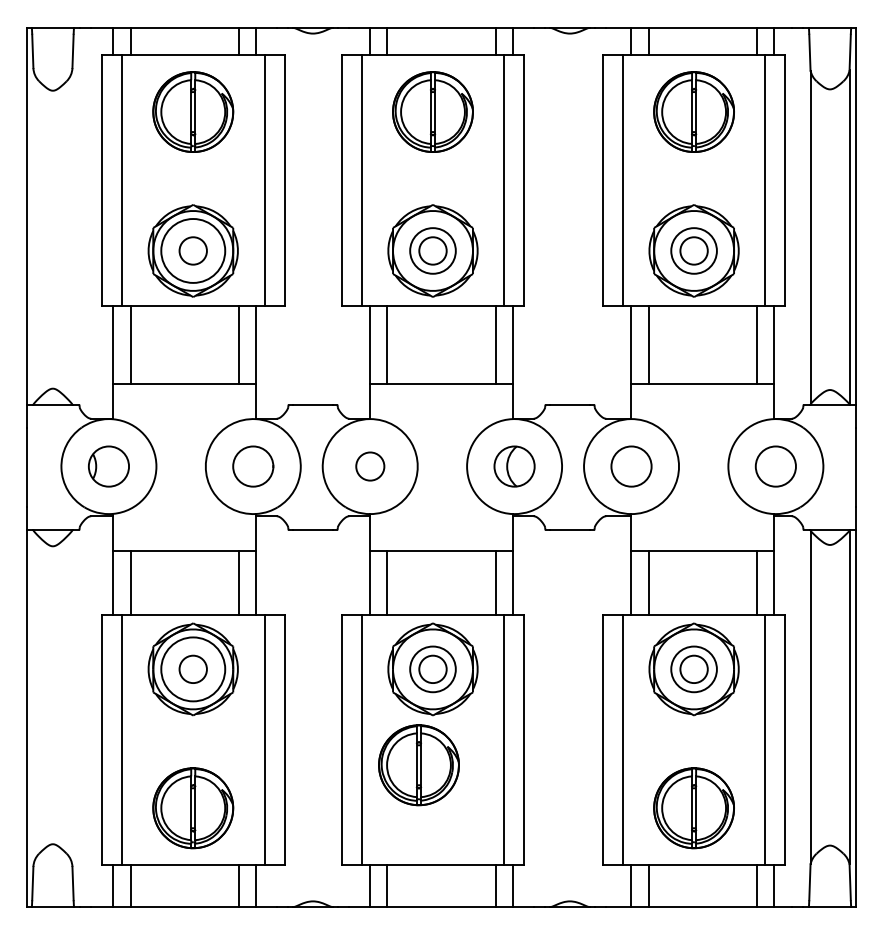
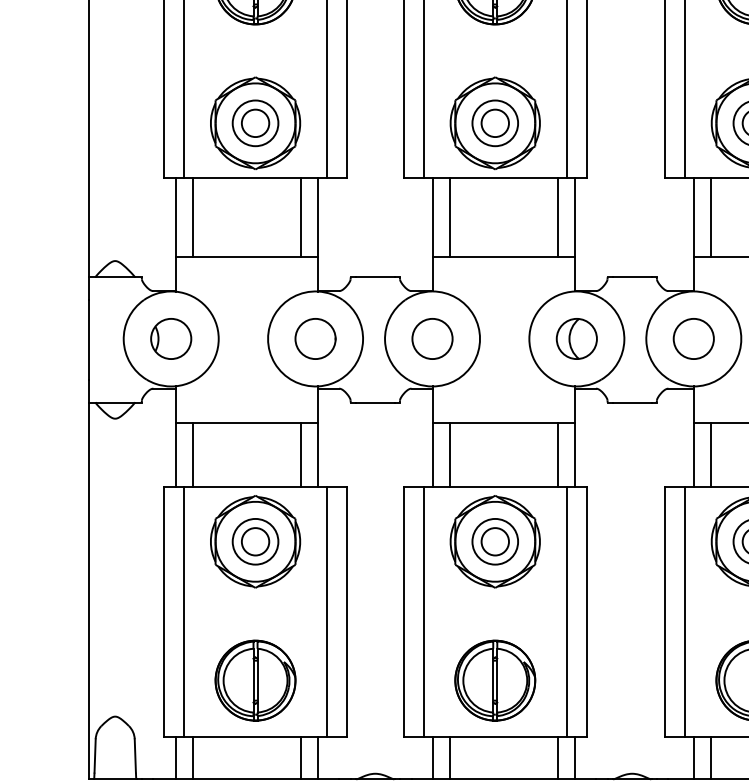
circle: (193, 250) -> (255, 122), size x0.71
circle: (370, 466) -> (432, 338), size x1.43
circle: (193, 669) -> (255, 541), size x0.71
part: (418, 765) -> (494, 680), moved

